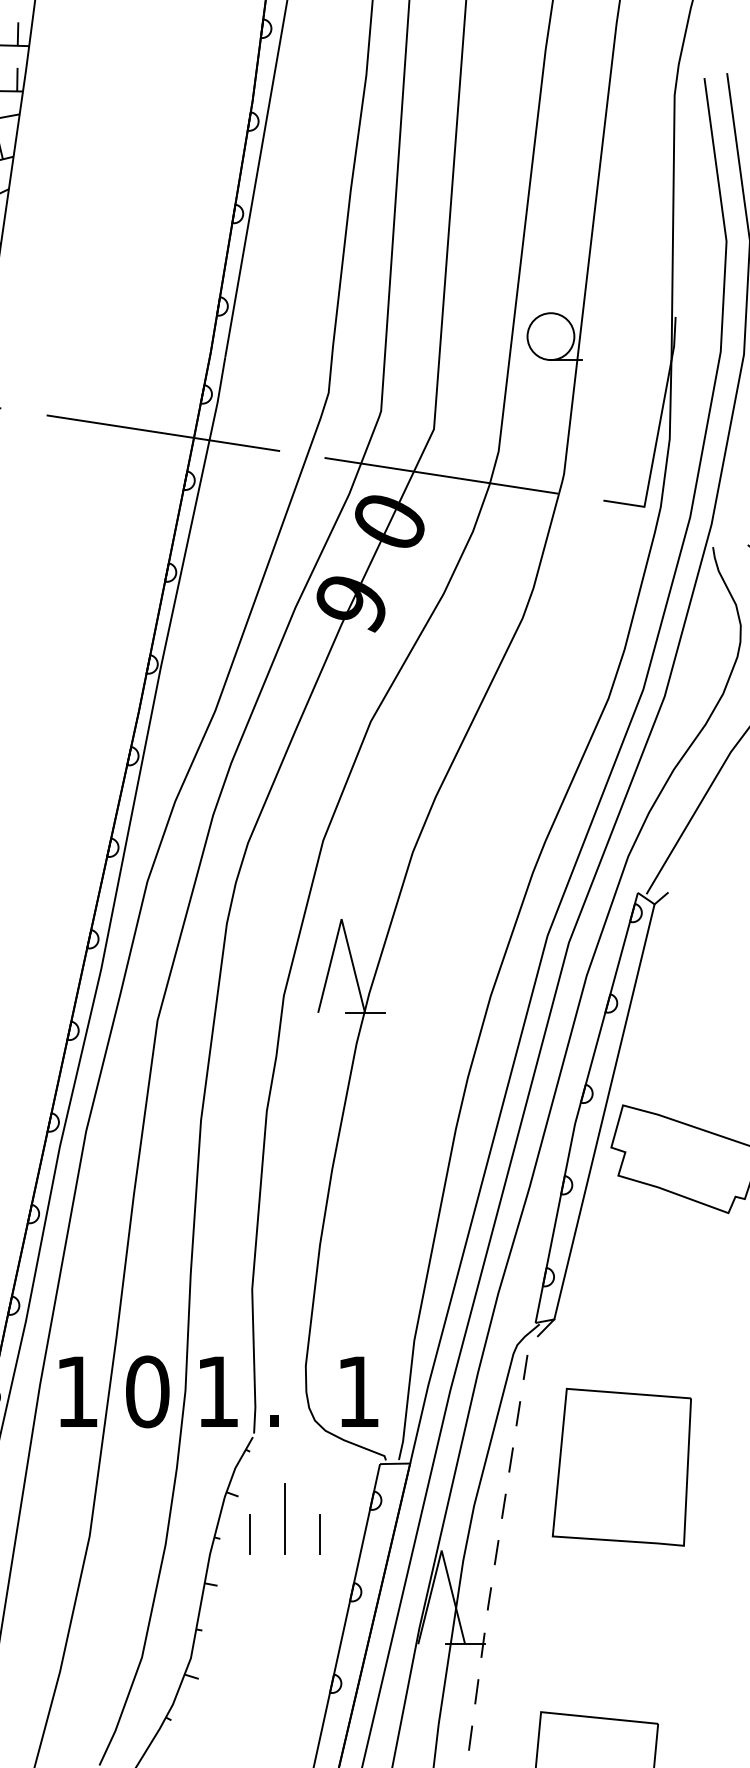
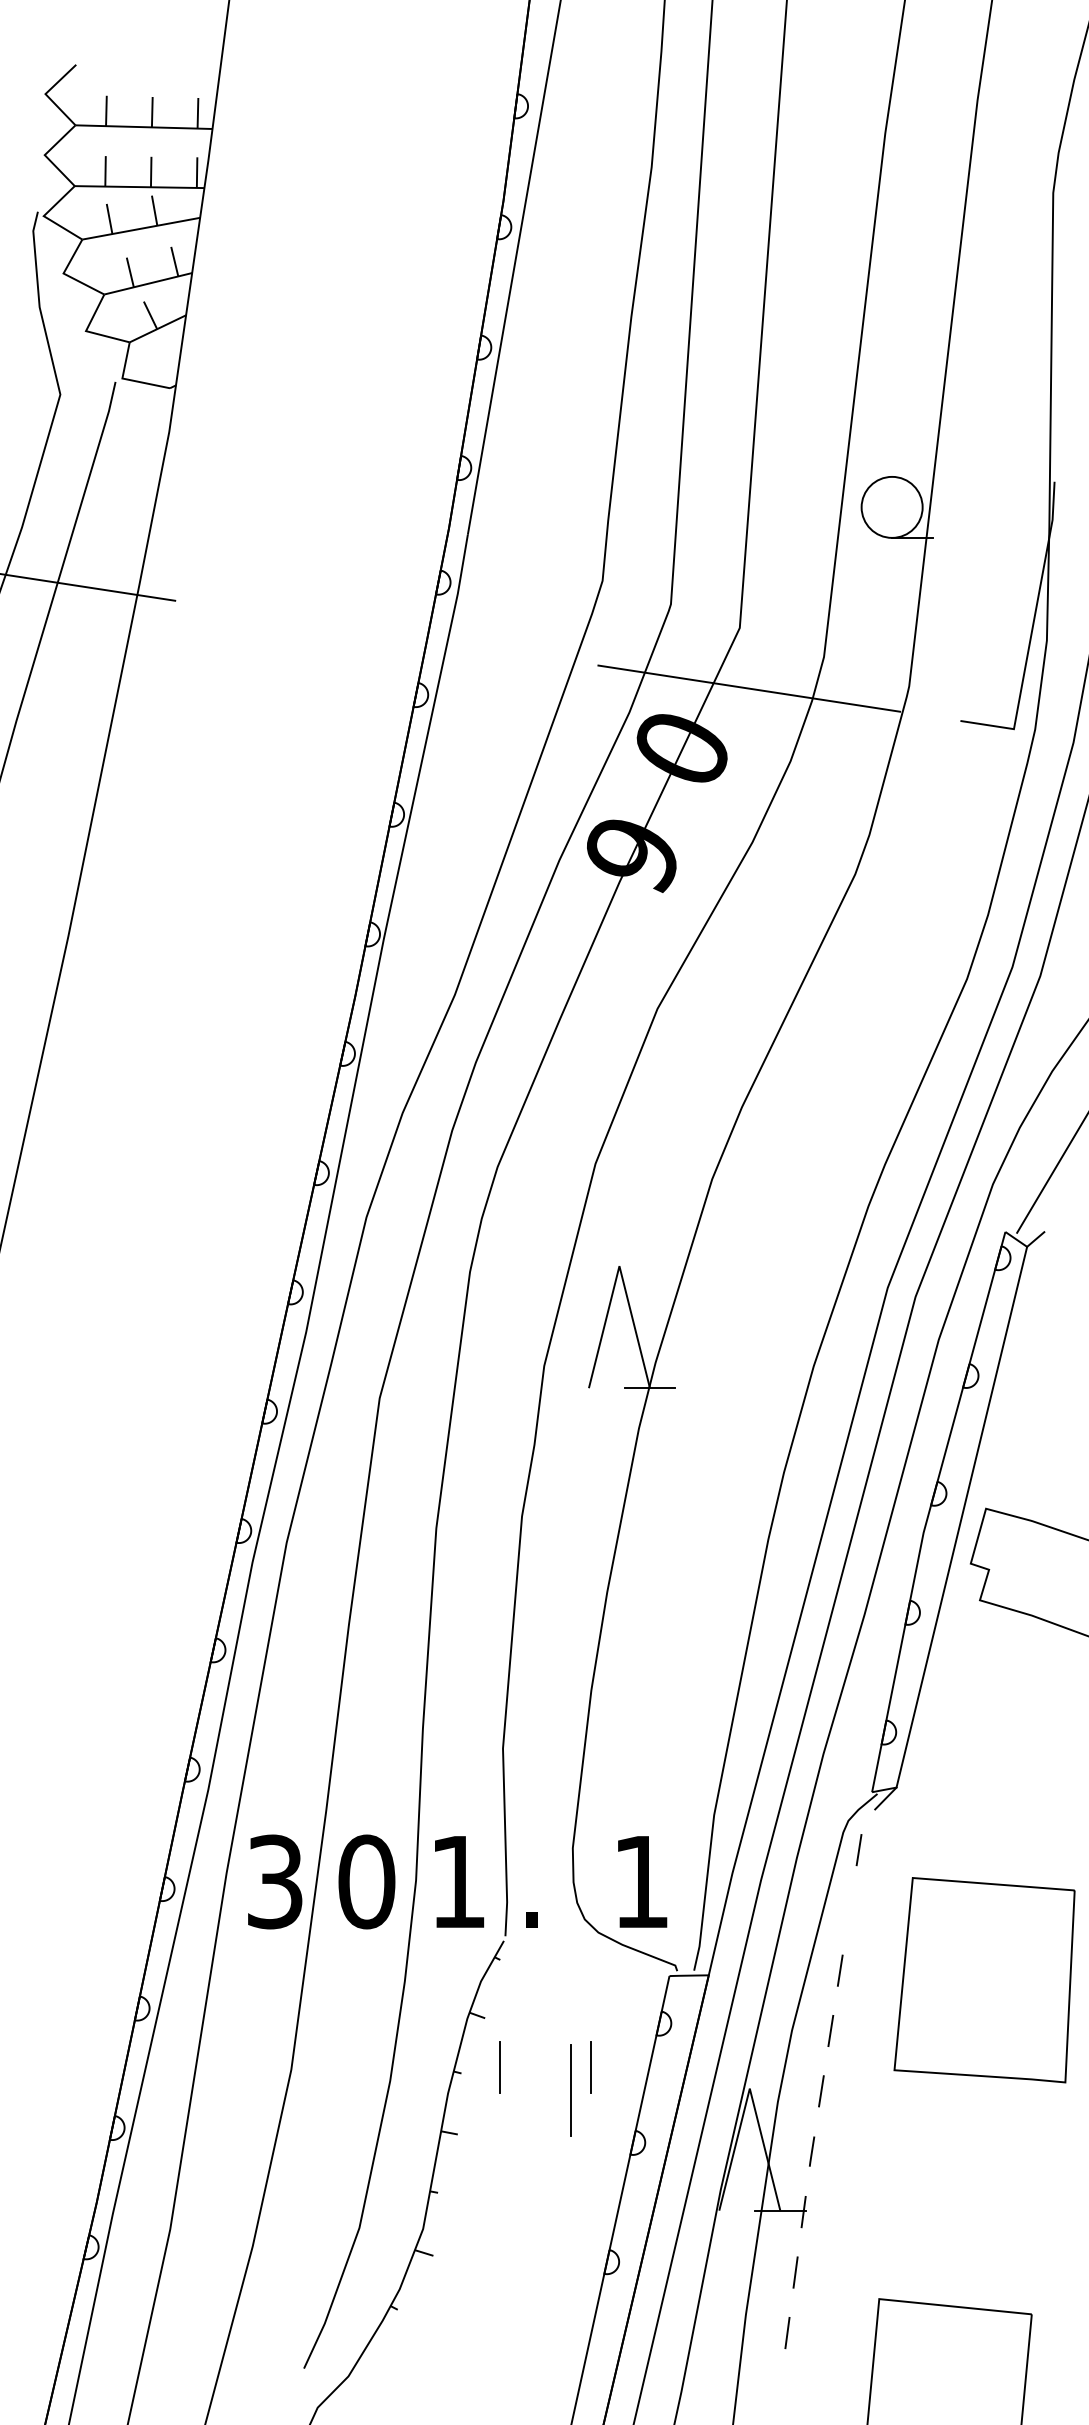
line: (163, 433) -> (387, 633), removed
text: (77, 1391) -> (275, 1881), 1 -> 3
line: (518, 1413) -> (849, 1910), removed
line: (284, 1518) -> (570, 2090), moved

